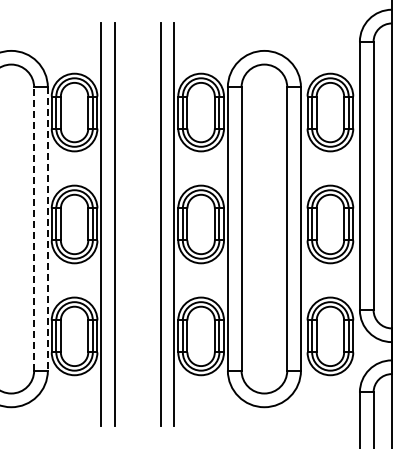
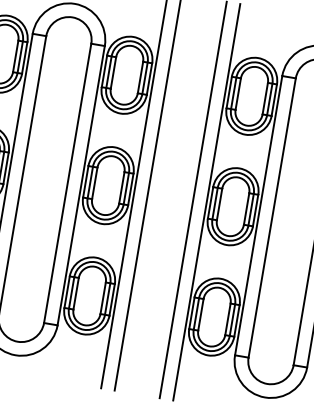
line: (34, 229) -> (67, 183), dashed -> solid
line: (47, 229) -> (80, 186), dashed -> solid

